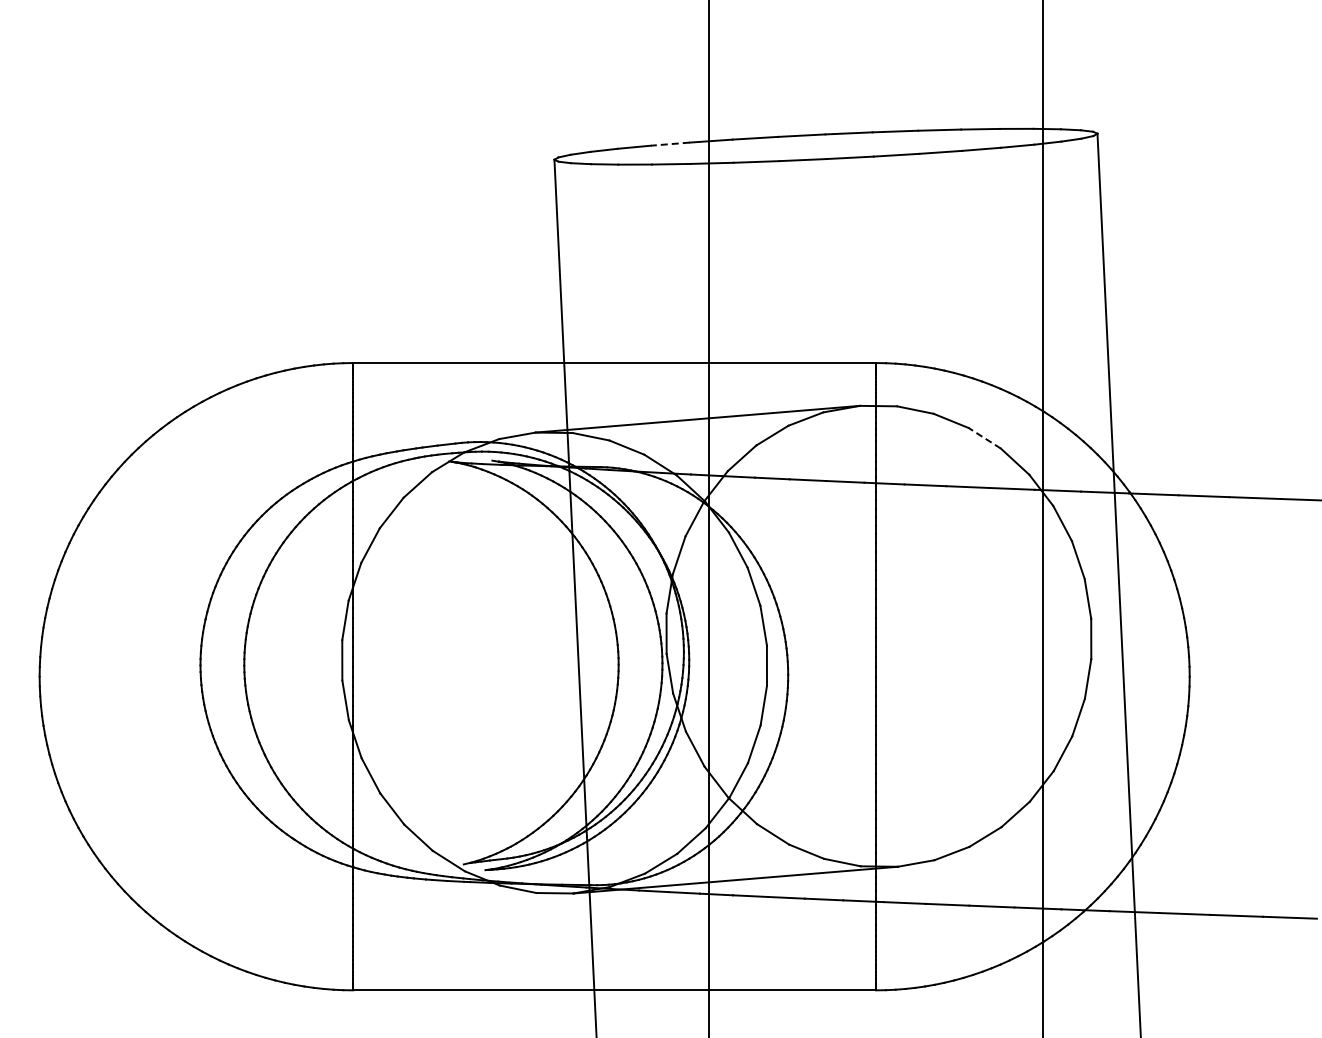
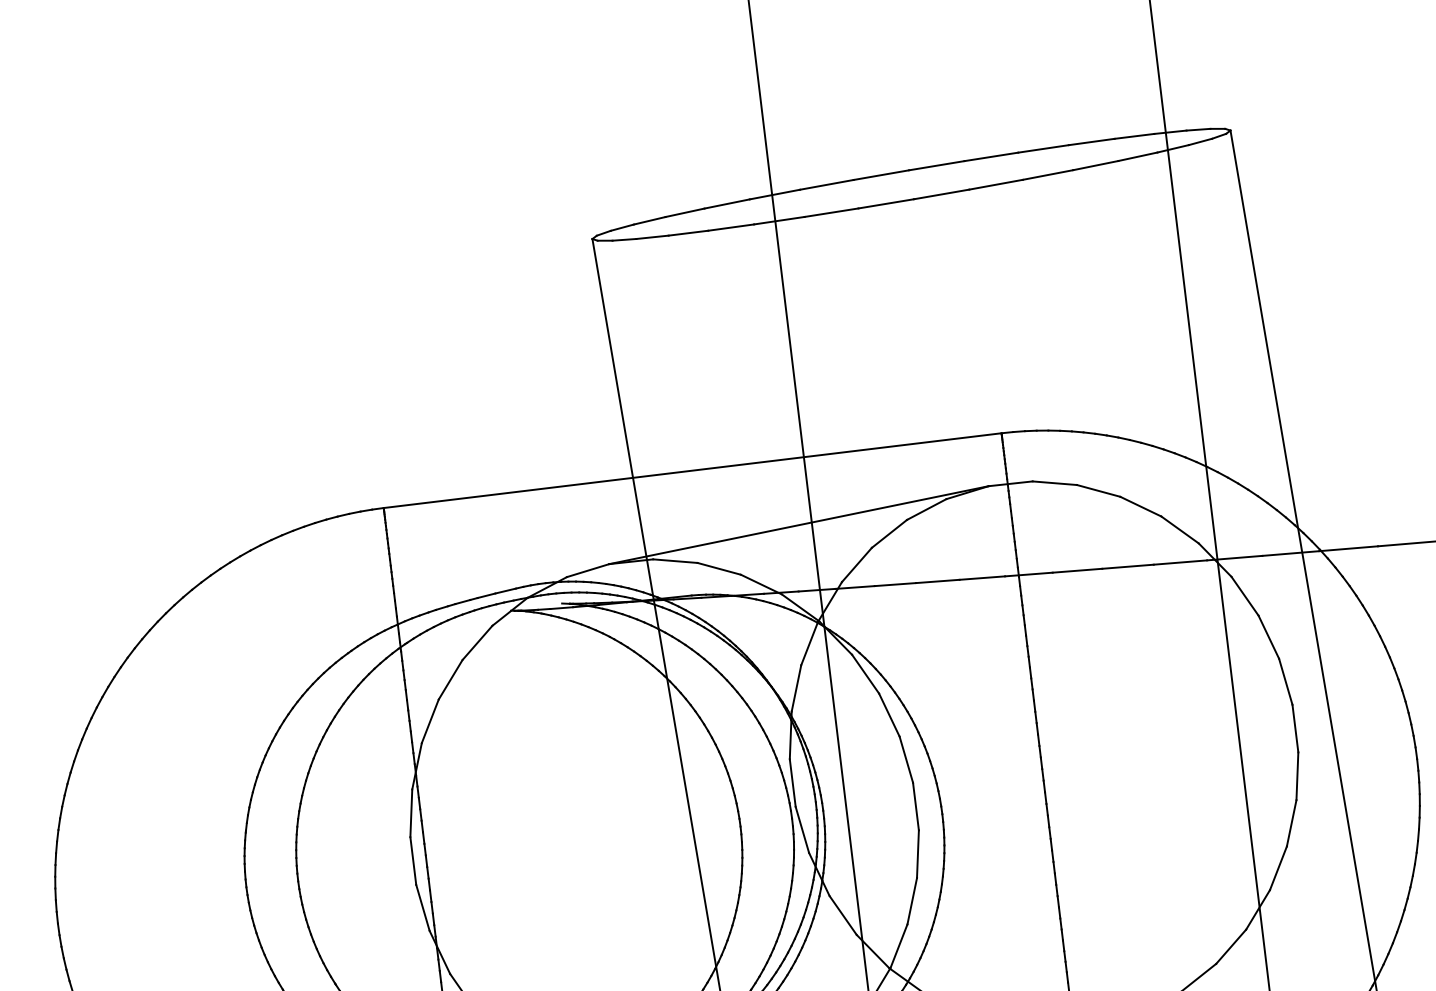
line: (669, 144) -> (726, 204), dashed -> solid
line: (984, 438) -> (1140, 506), dashed -> solid

